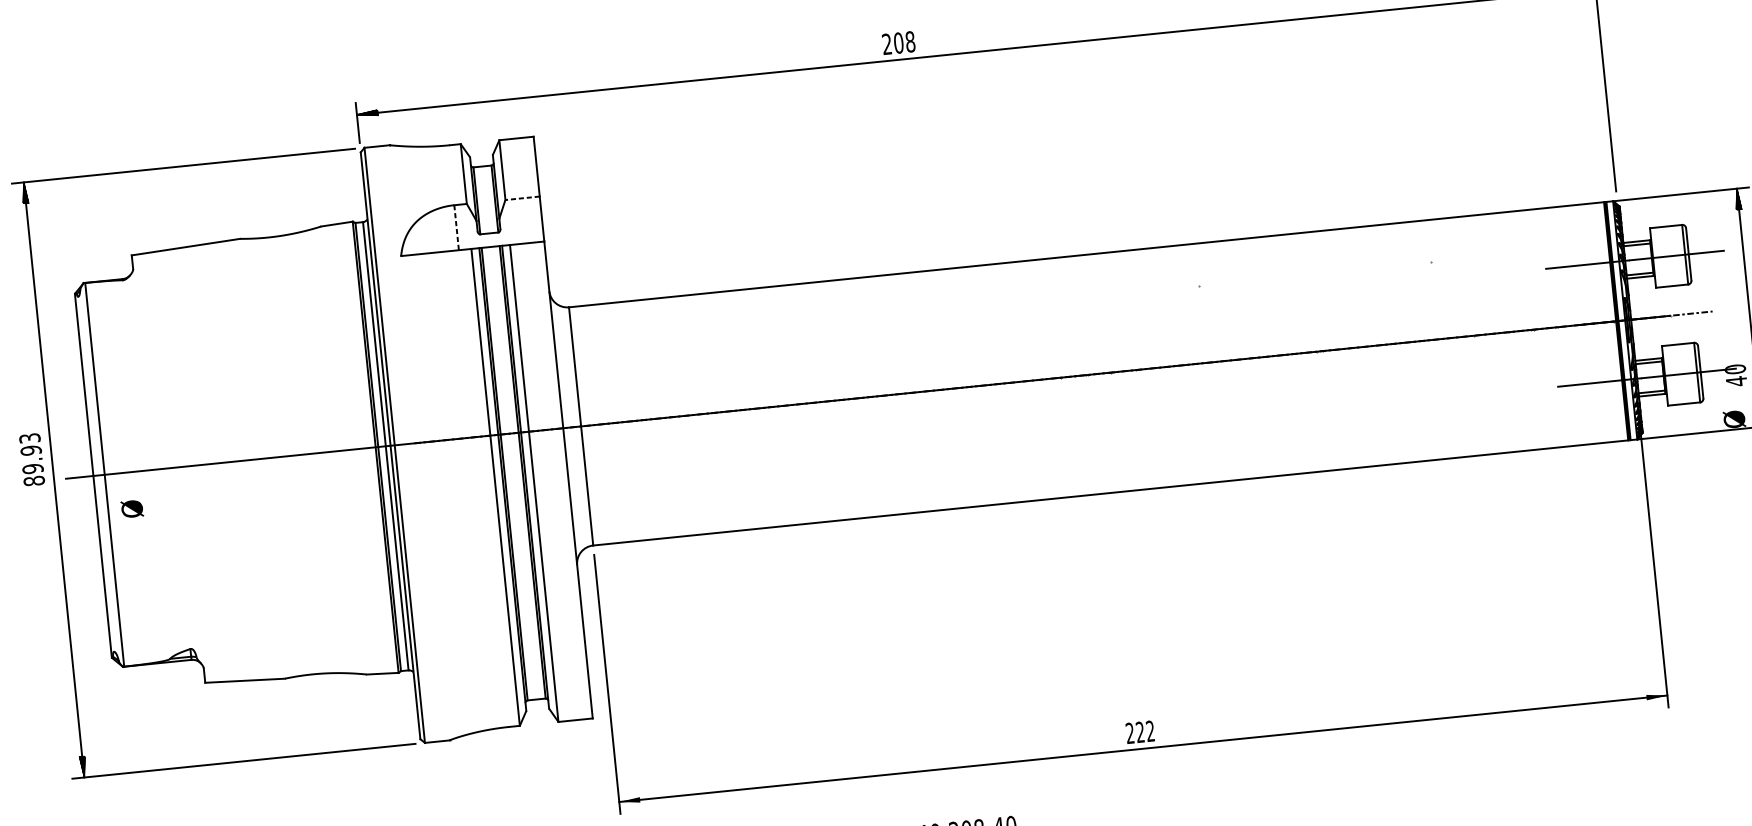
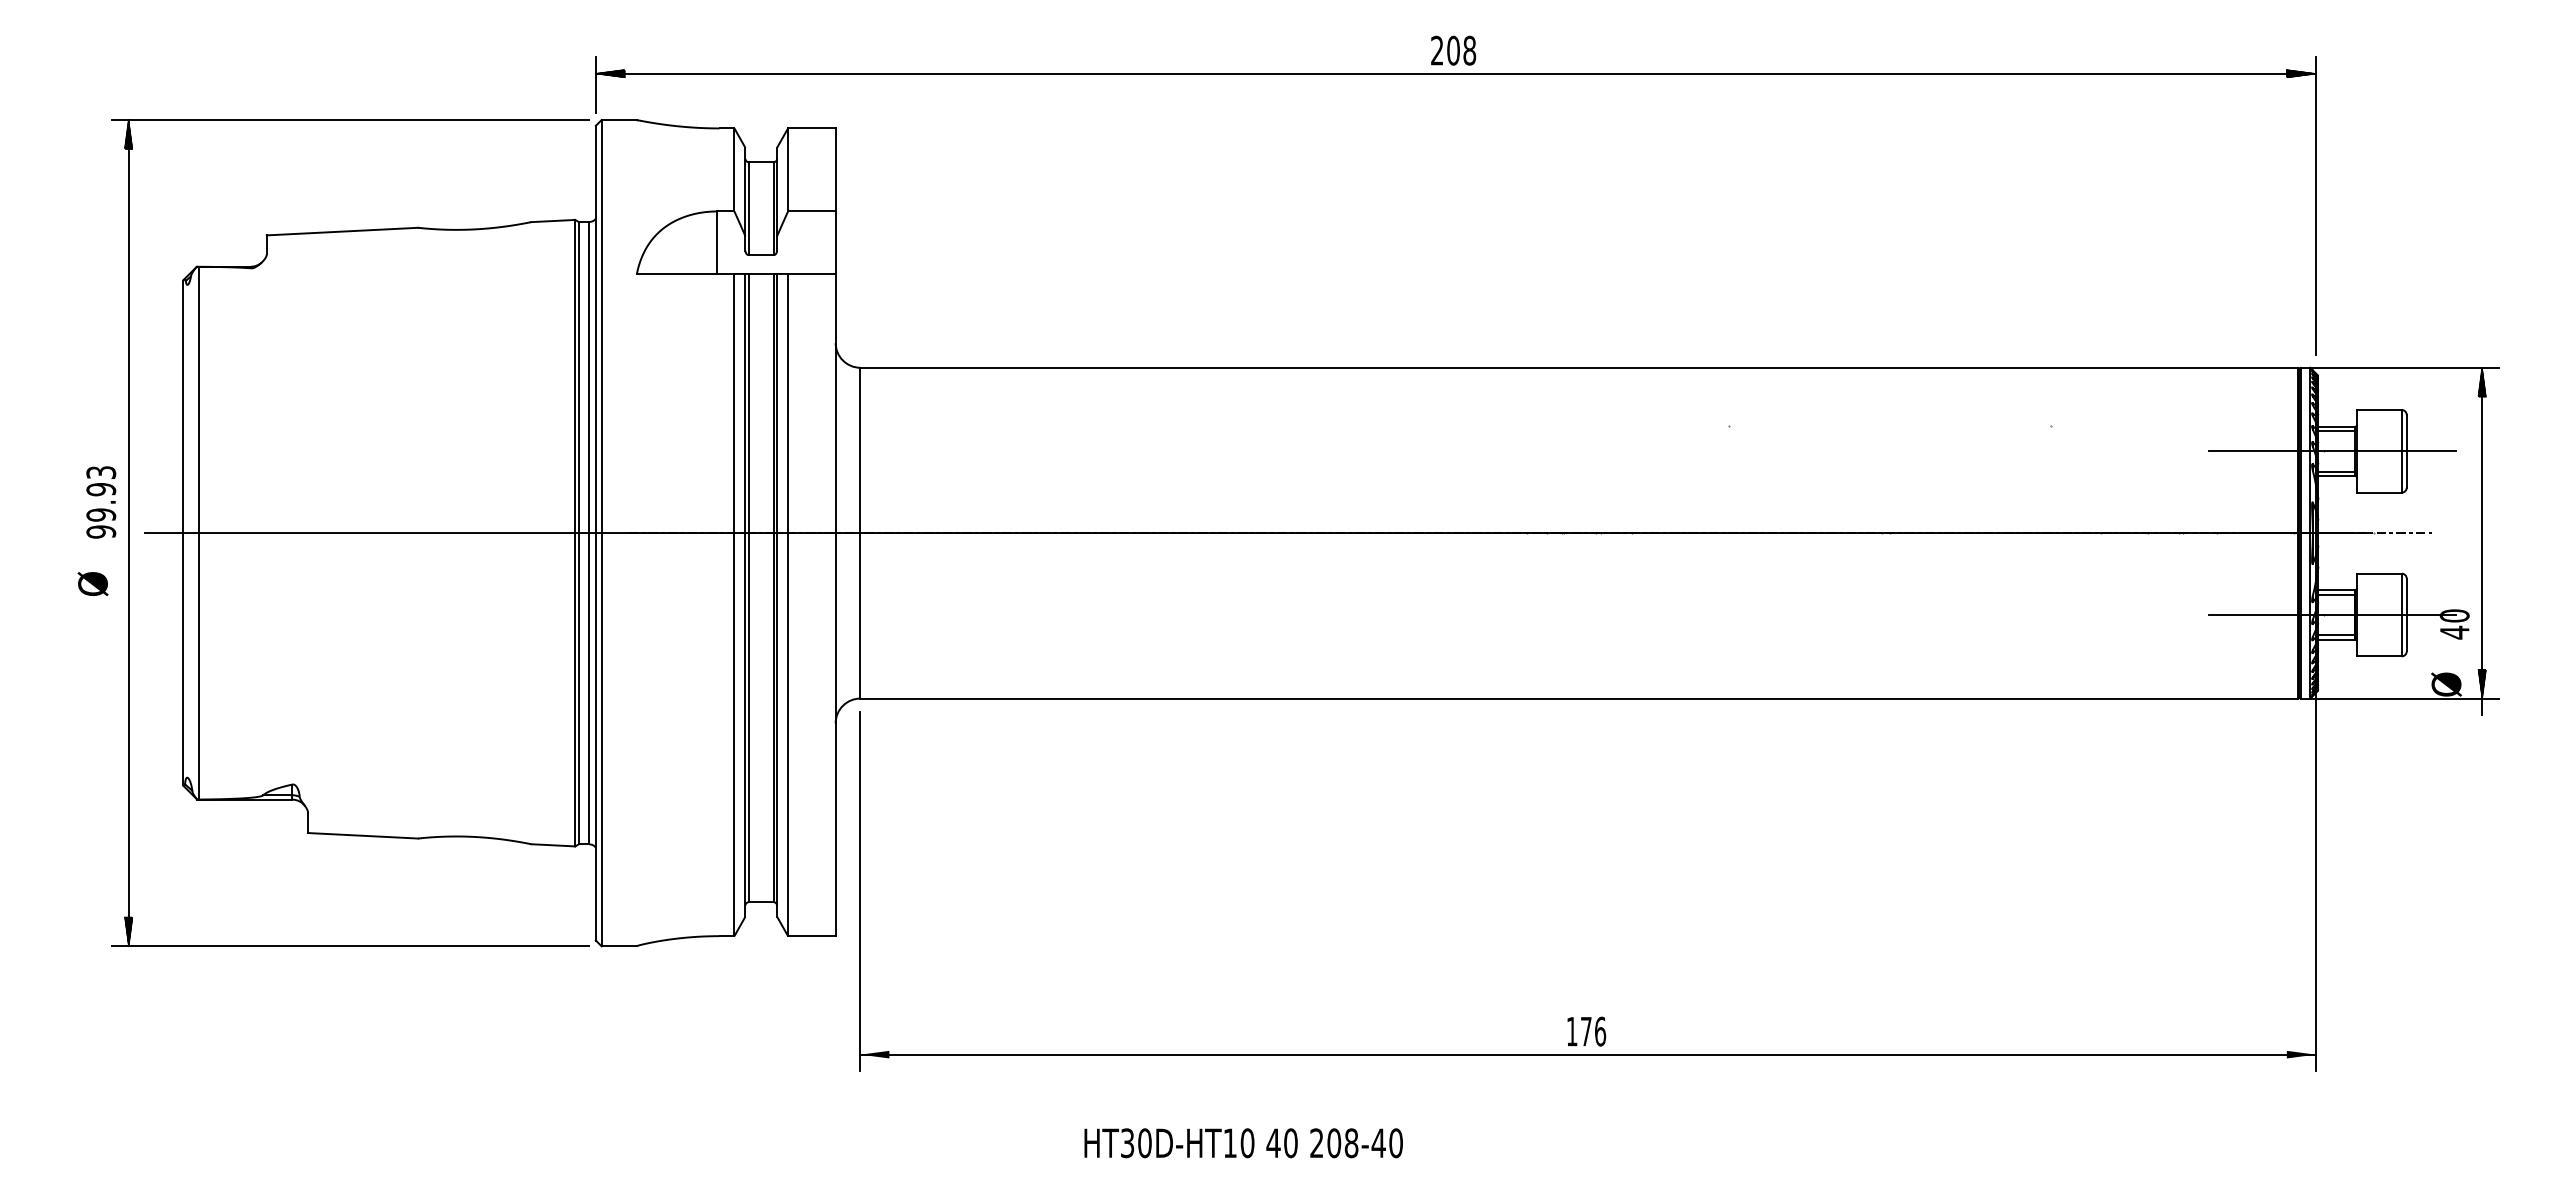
text: (898, 42) -> (1453, 50), moved
line: (522, 198) -> (811, 211), dashed -> solid
line: (456, 228) -> (717, 243), dashed -> solid
text: (34, 480) -> (101, 531), 89.93 -> 99.93
text: (131, 508) -> (92, 583), moved
text: (1140, 732) -> (1586, 1031), 222 -> 176

